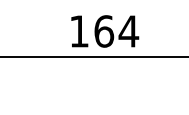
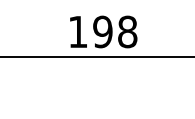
text: (116, 30) -> (115, 31), 164 -> 198

